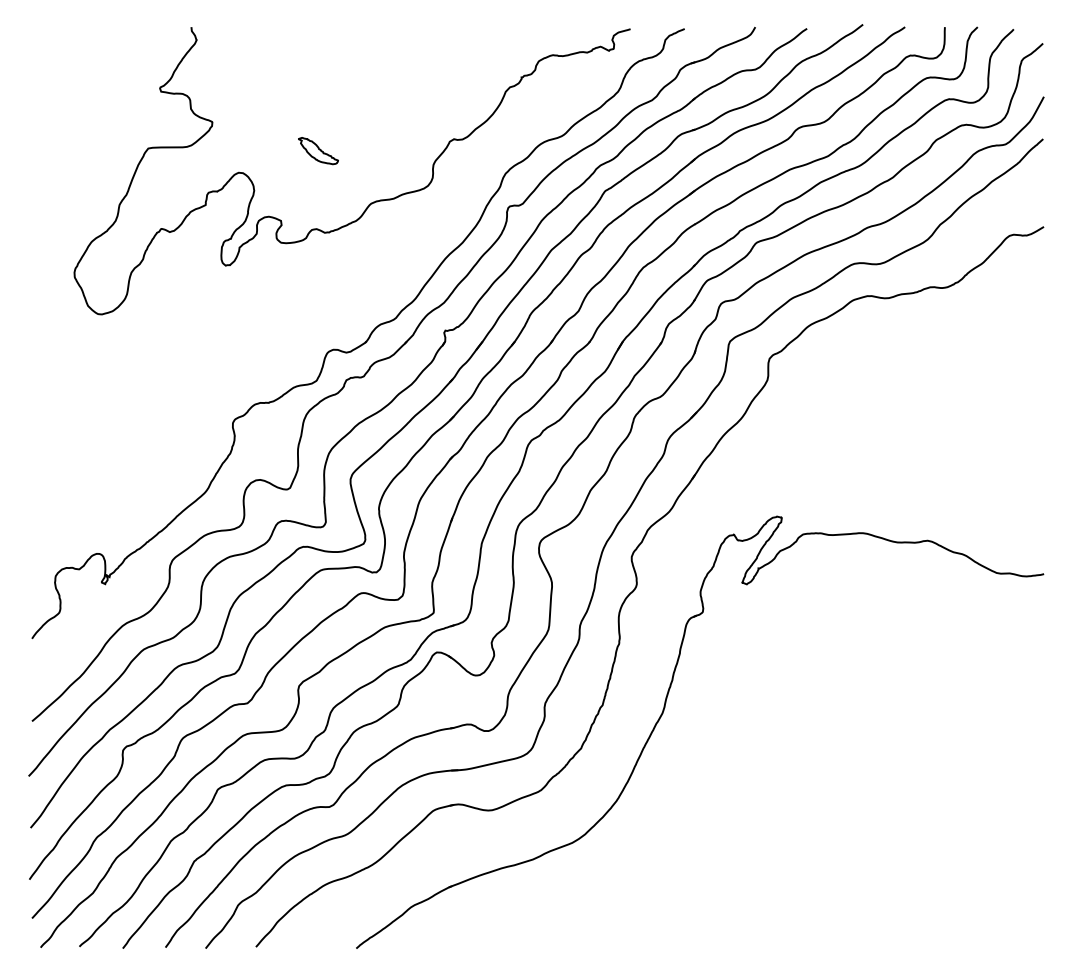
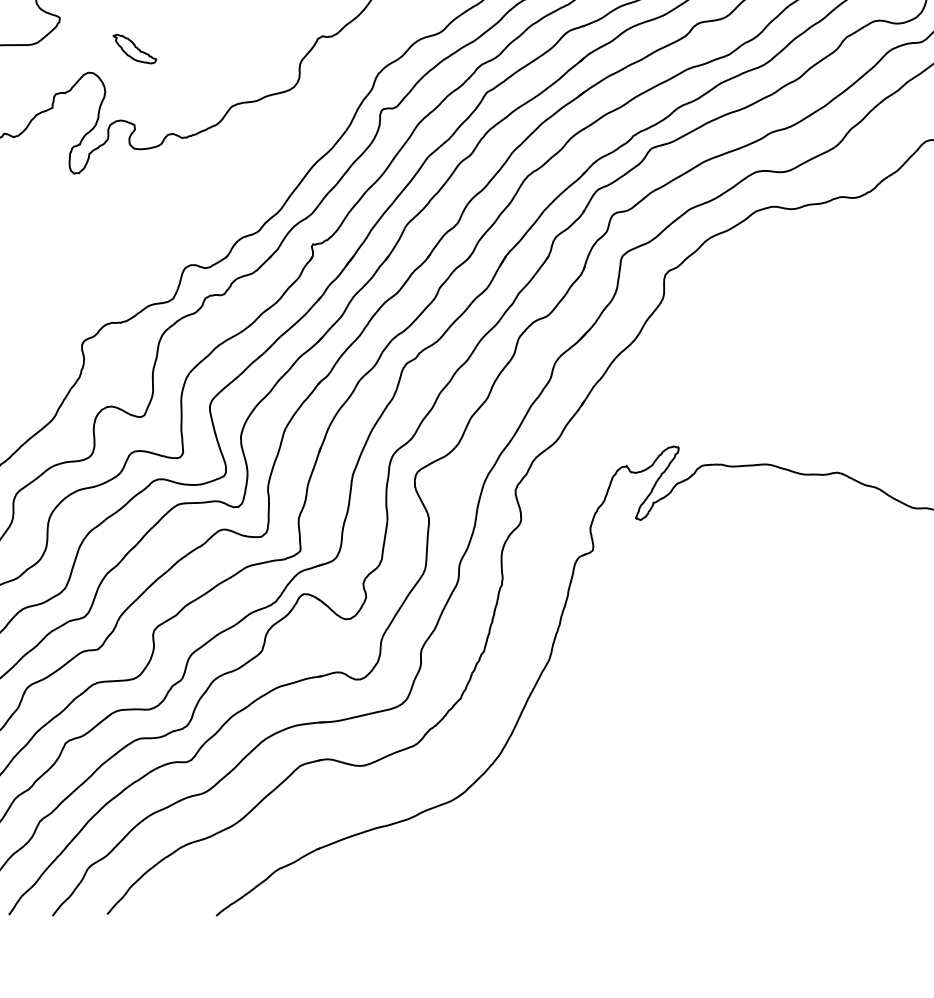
part: (318, 151) -> (134, 49), moved

